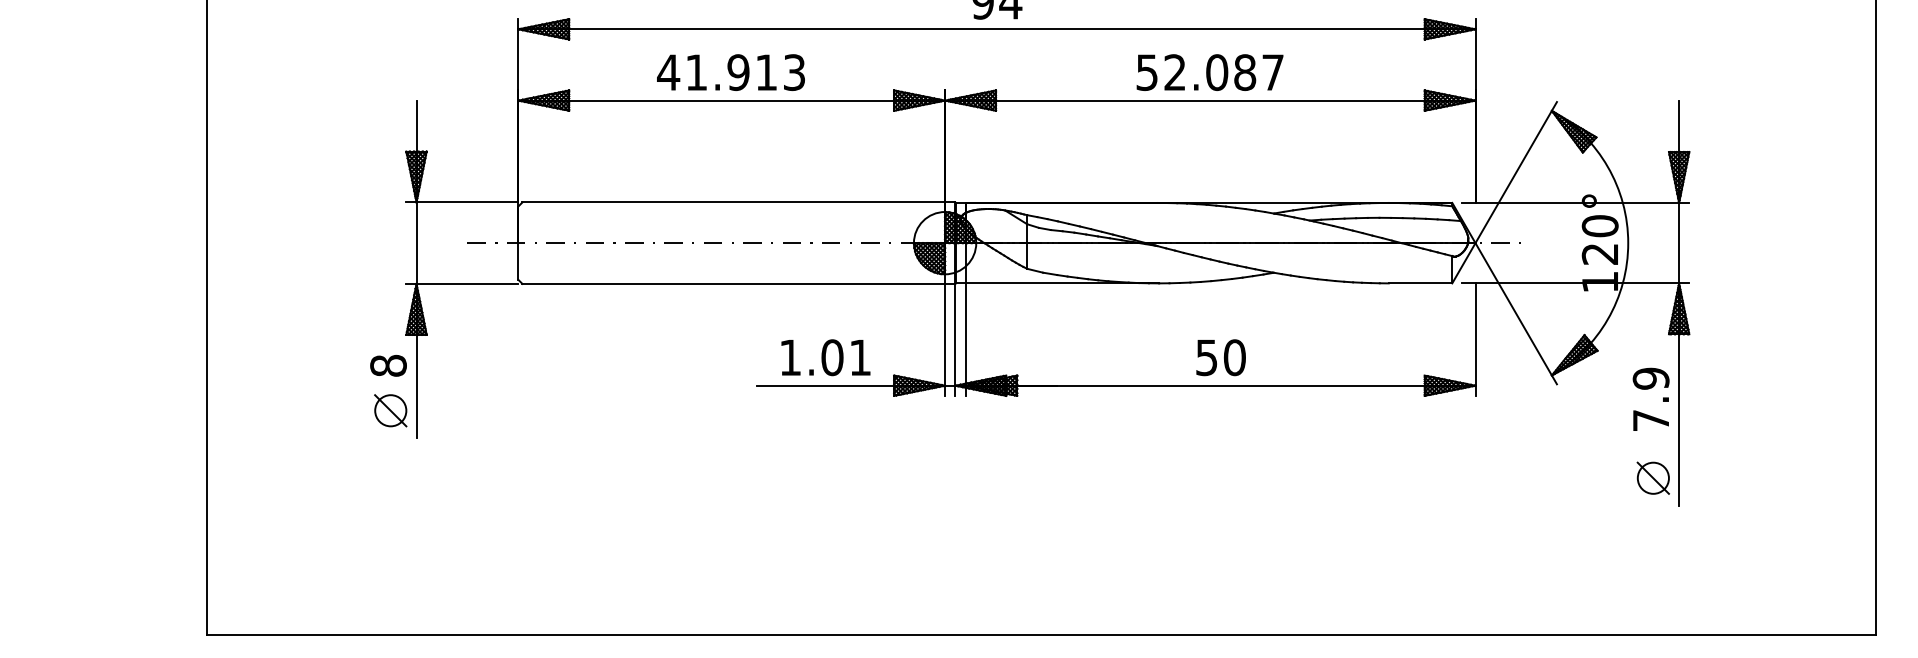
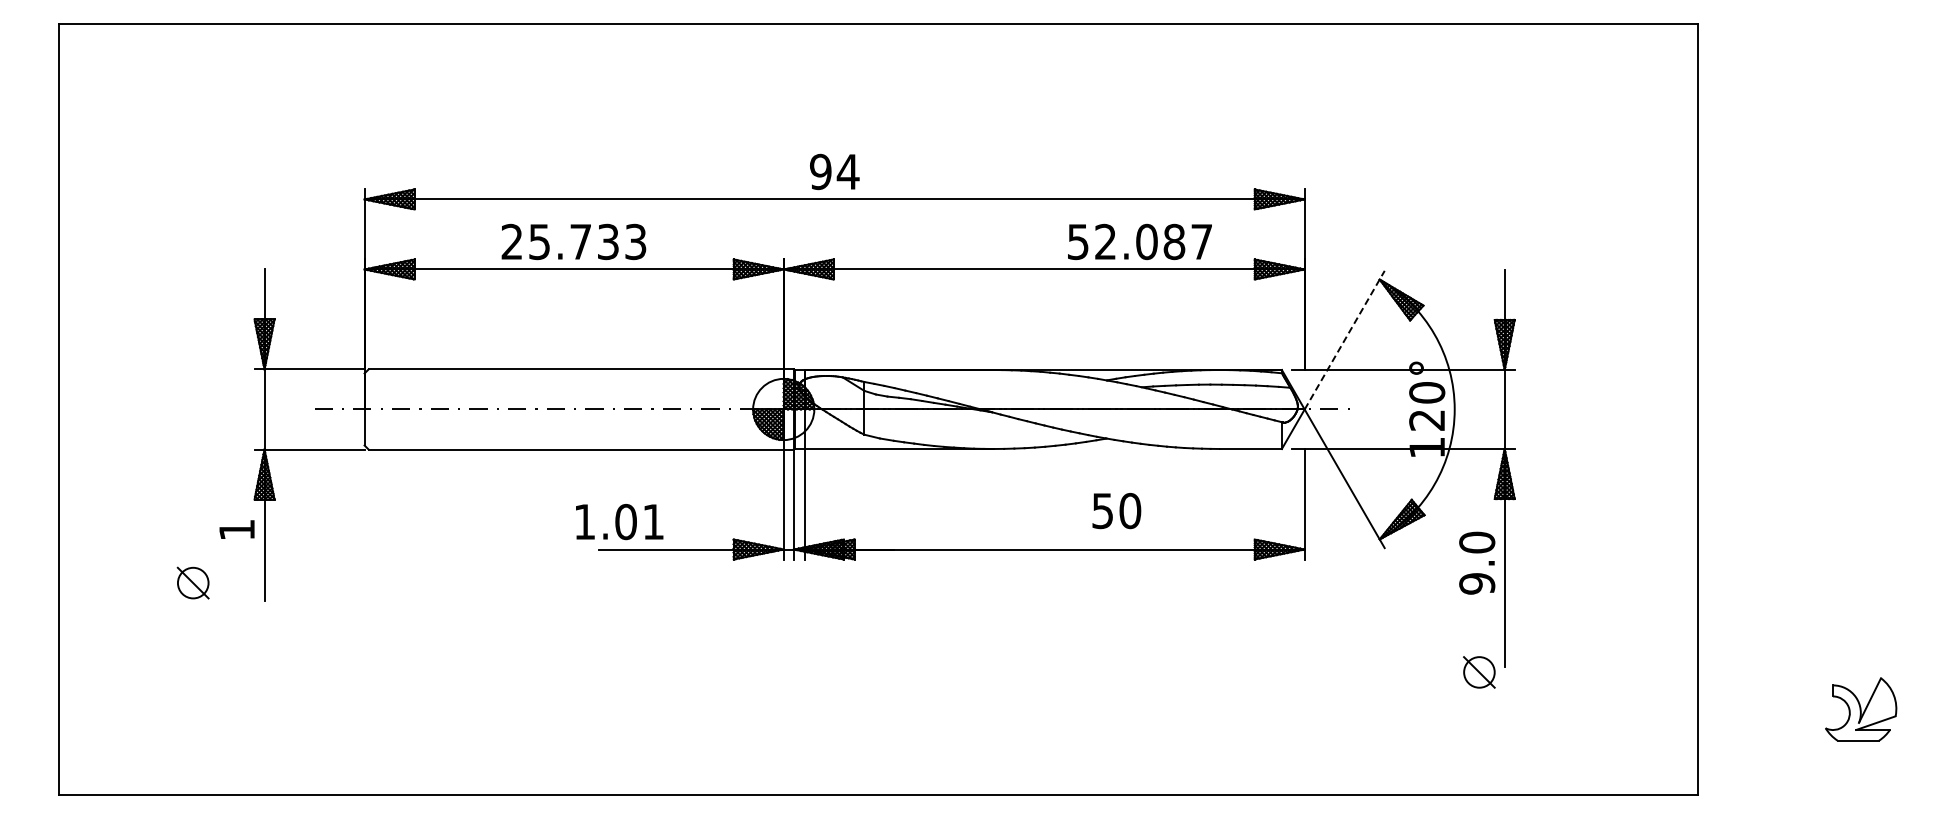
text: (716, 72) -> (559, 241), 41.913 -> 25.733
text: (1209, 72) -> (1139, 241), moved
line: (1516, 171) -> (1344, 339), solid -> dashed
text: (825, 358) -> (619, 522), moved
text: (1220, 358) -> (1116, 511), moved
text: (388, 365) -> (237, 529), 8 -> 1
text: (1651, 398) -> (1477, 562), 7.9 -> 9.0
part: (390, 410) -> (192, 582), moved
part: (1653, 478) -> (1479, 672), moved

